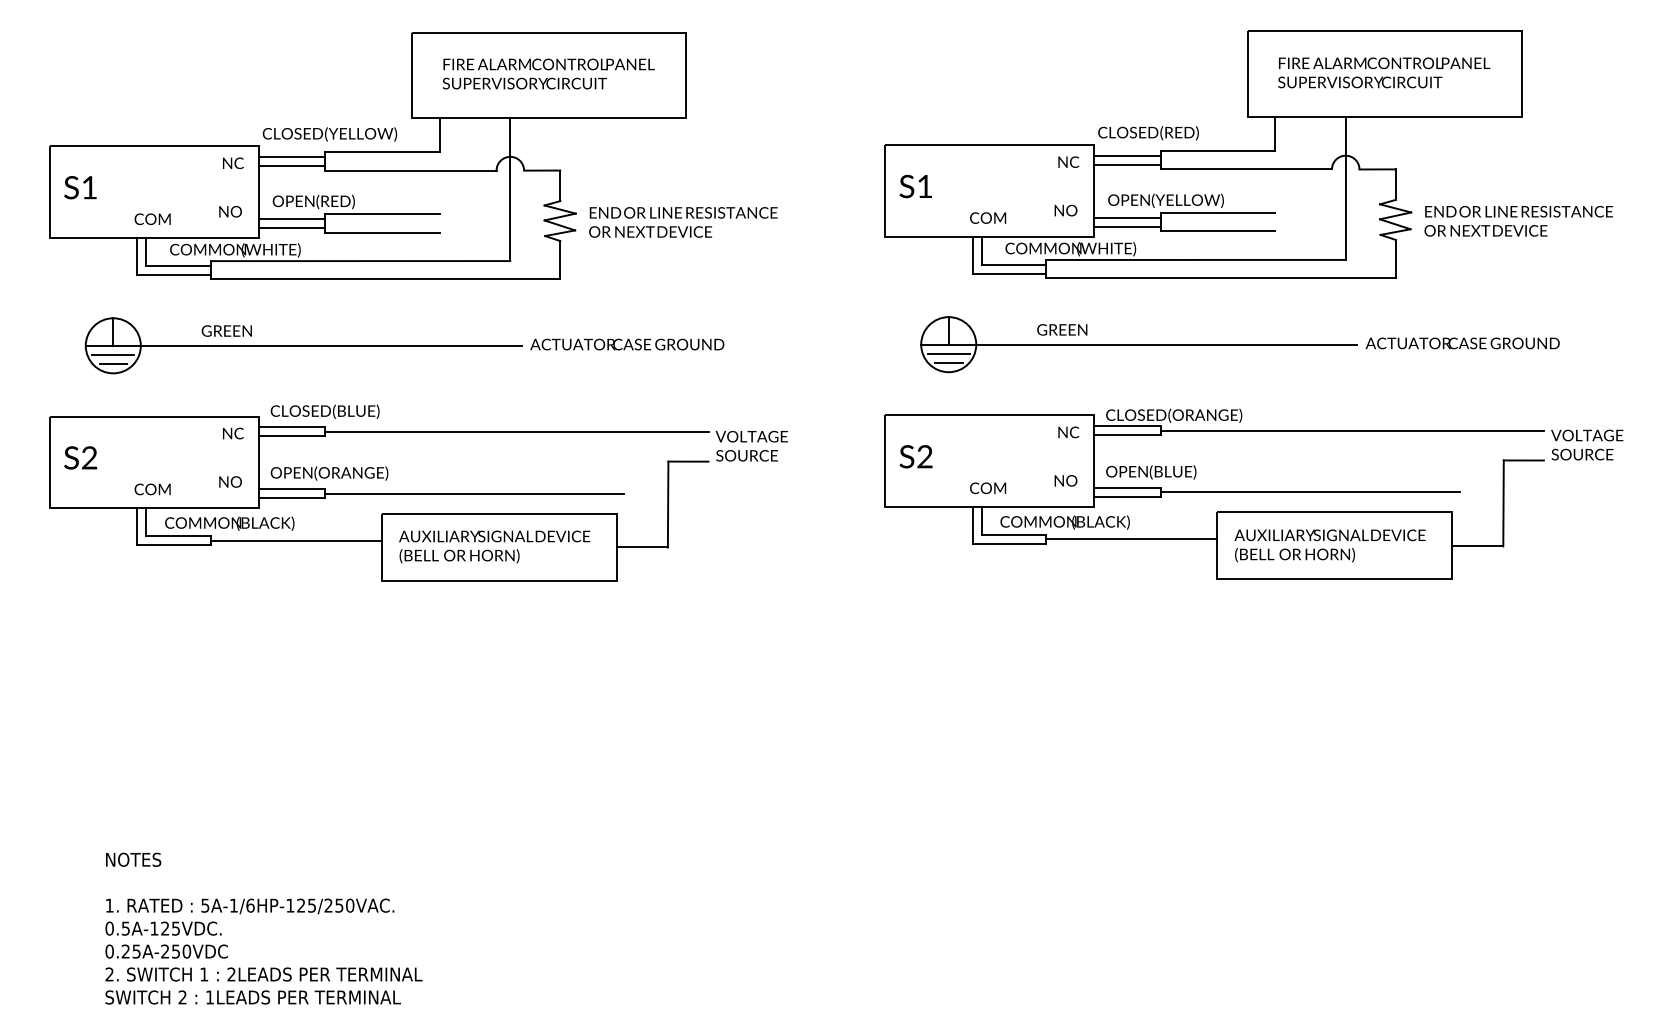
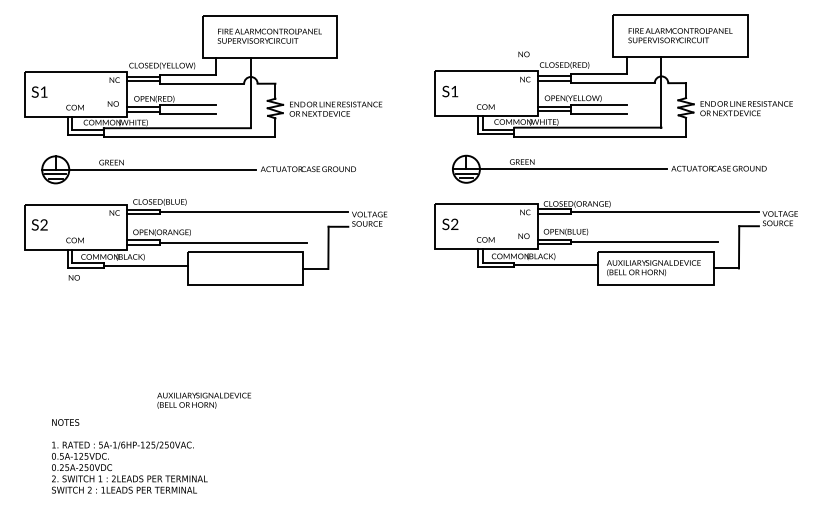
text: (1064, 210) -> (523, 54), moved
text: (228, 481) -> (73, 277), moved
text: (493, 546) -> (203, 400), moved

